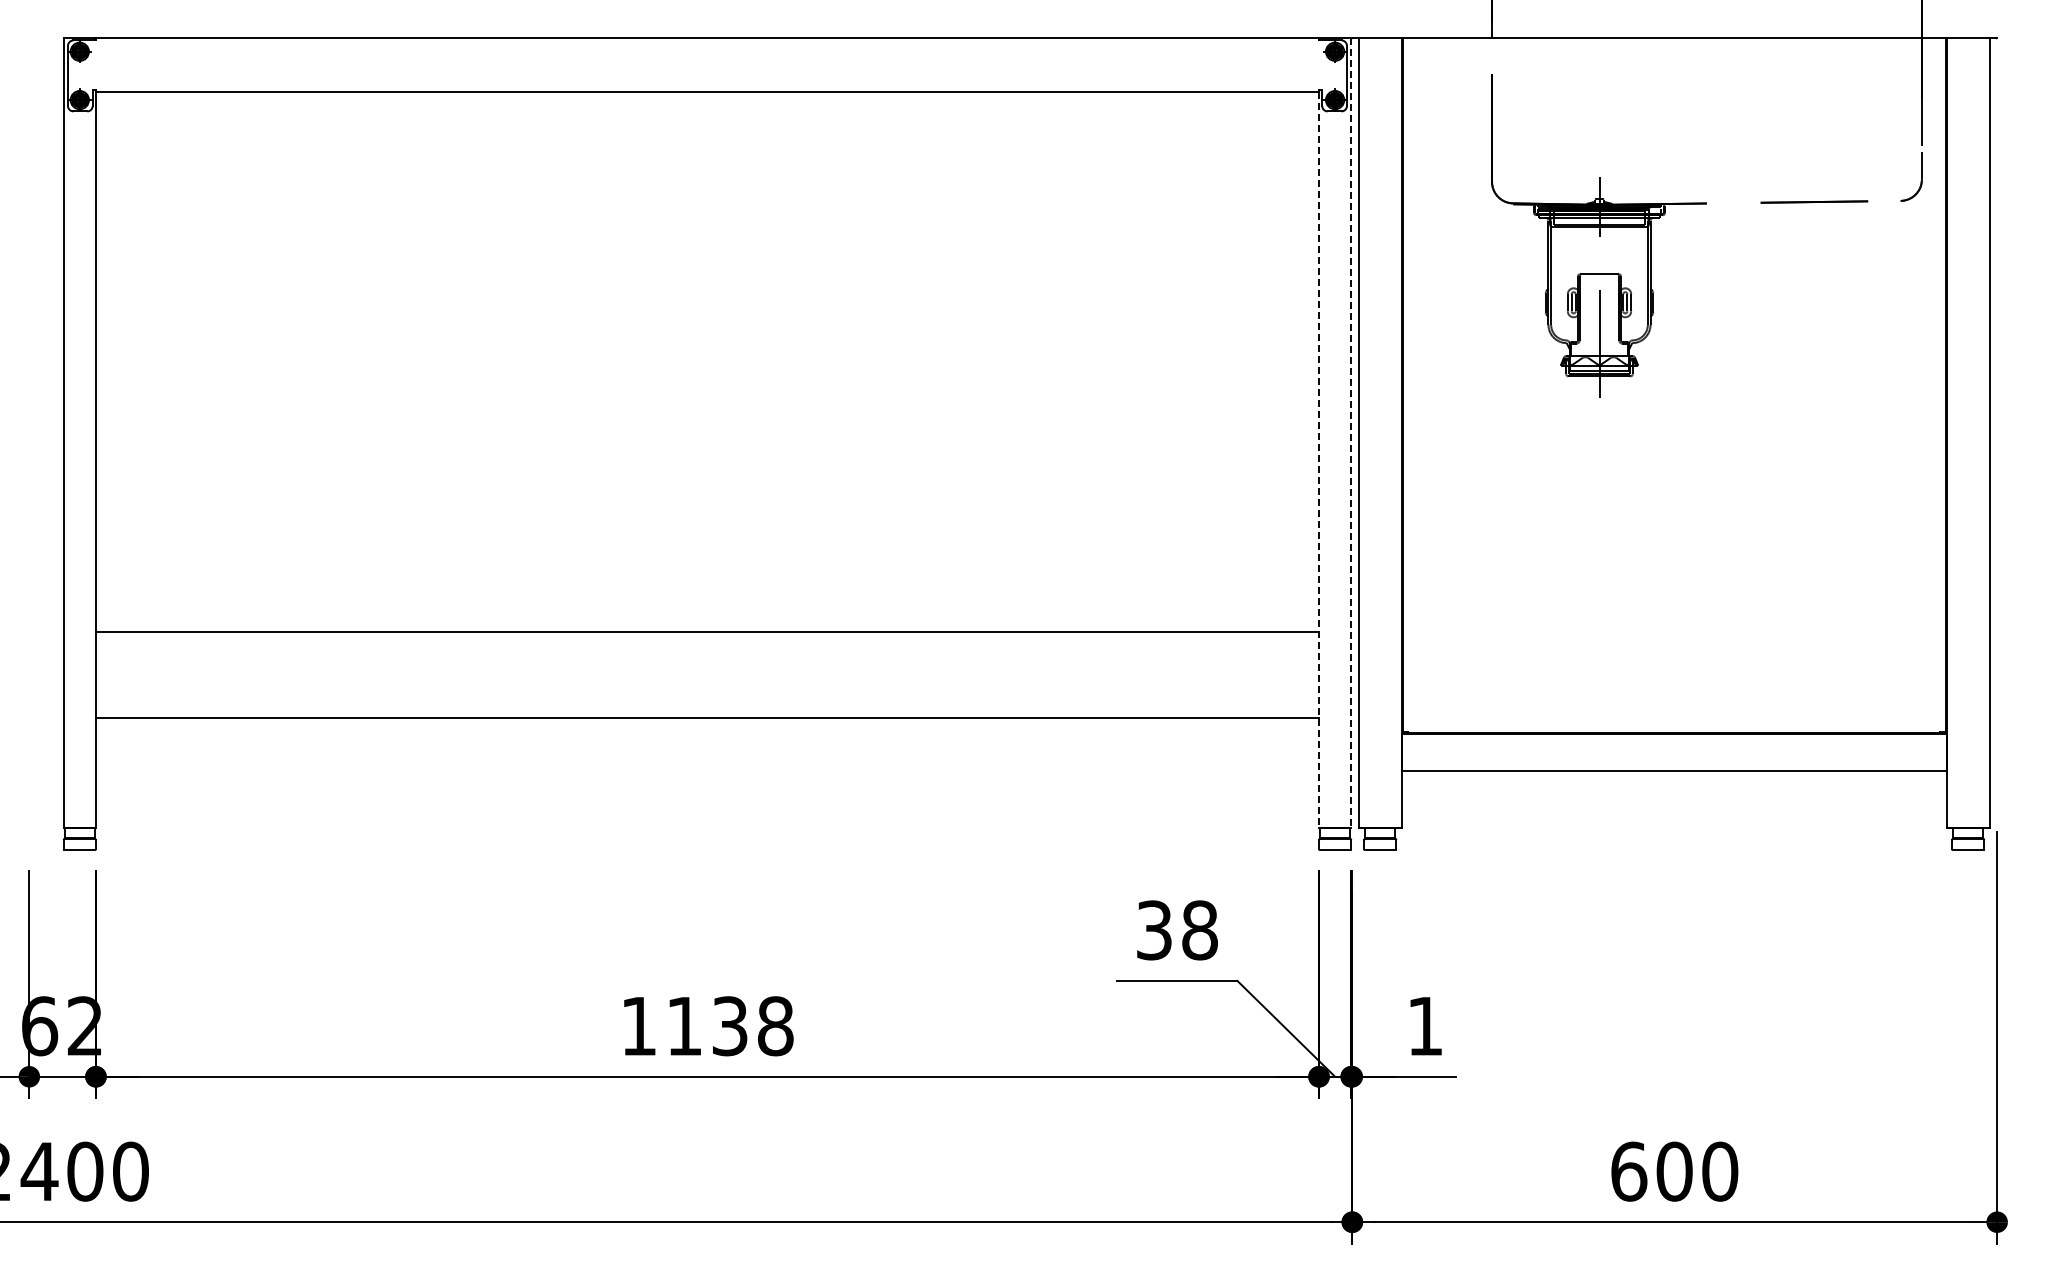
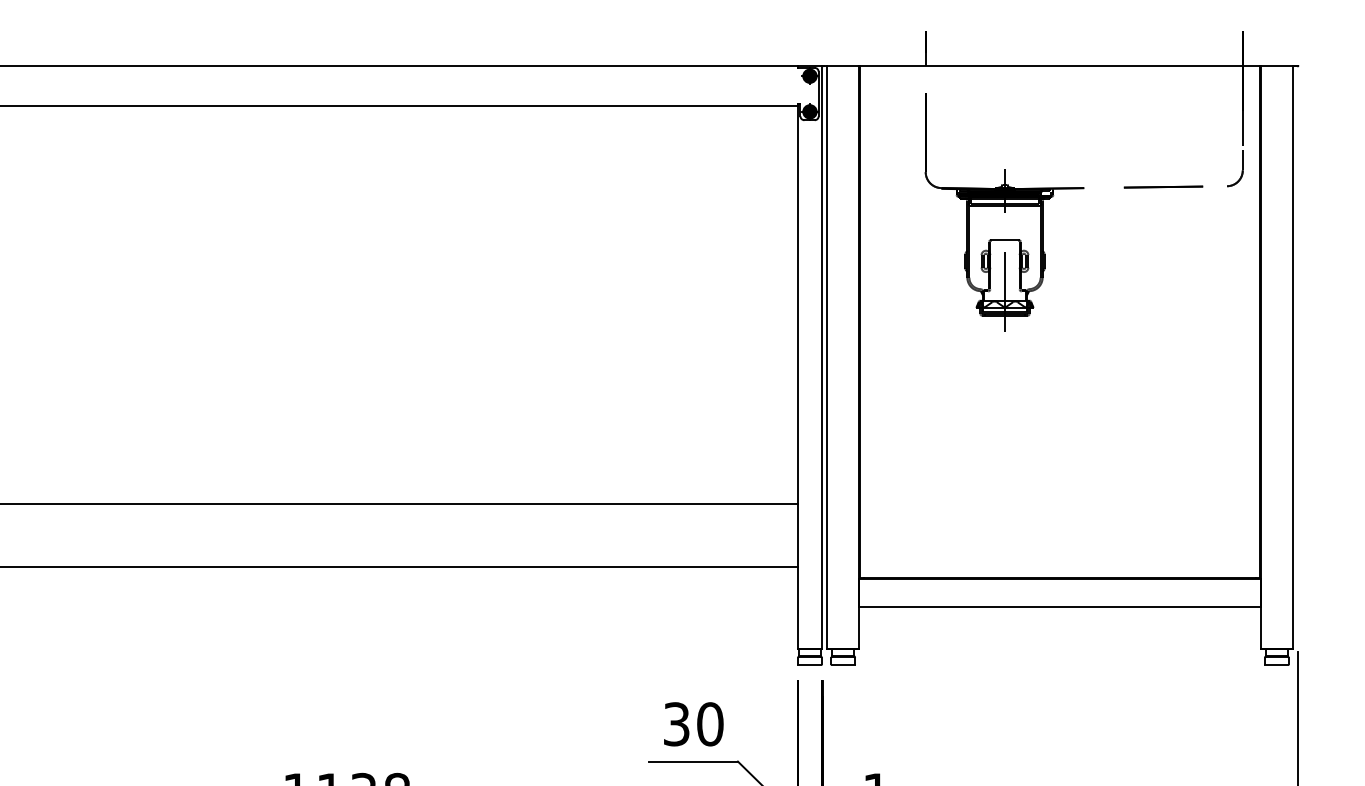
line: (1351, 433) -> (822, 357), dashed -> solid
line: (1318, 460) -> (797, 377), dashed -> solid
text: (1200, 930) -> (710, 724), 38 -> 30

